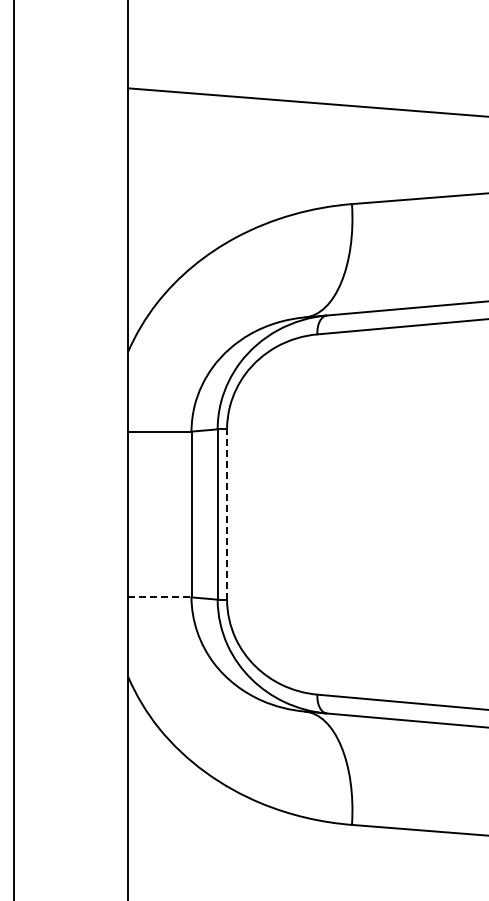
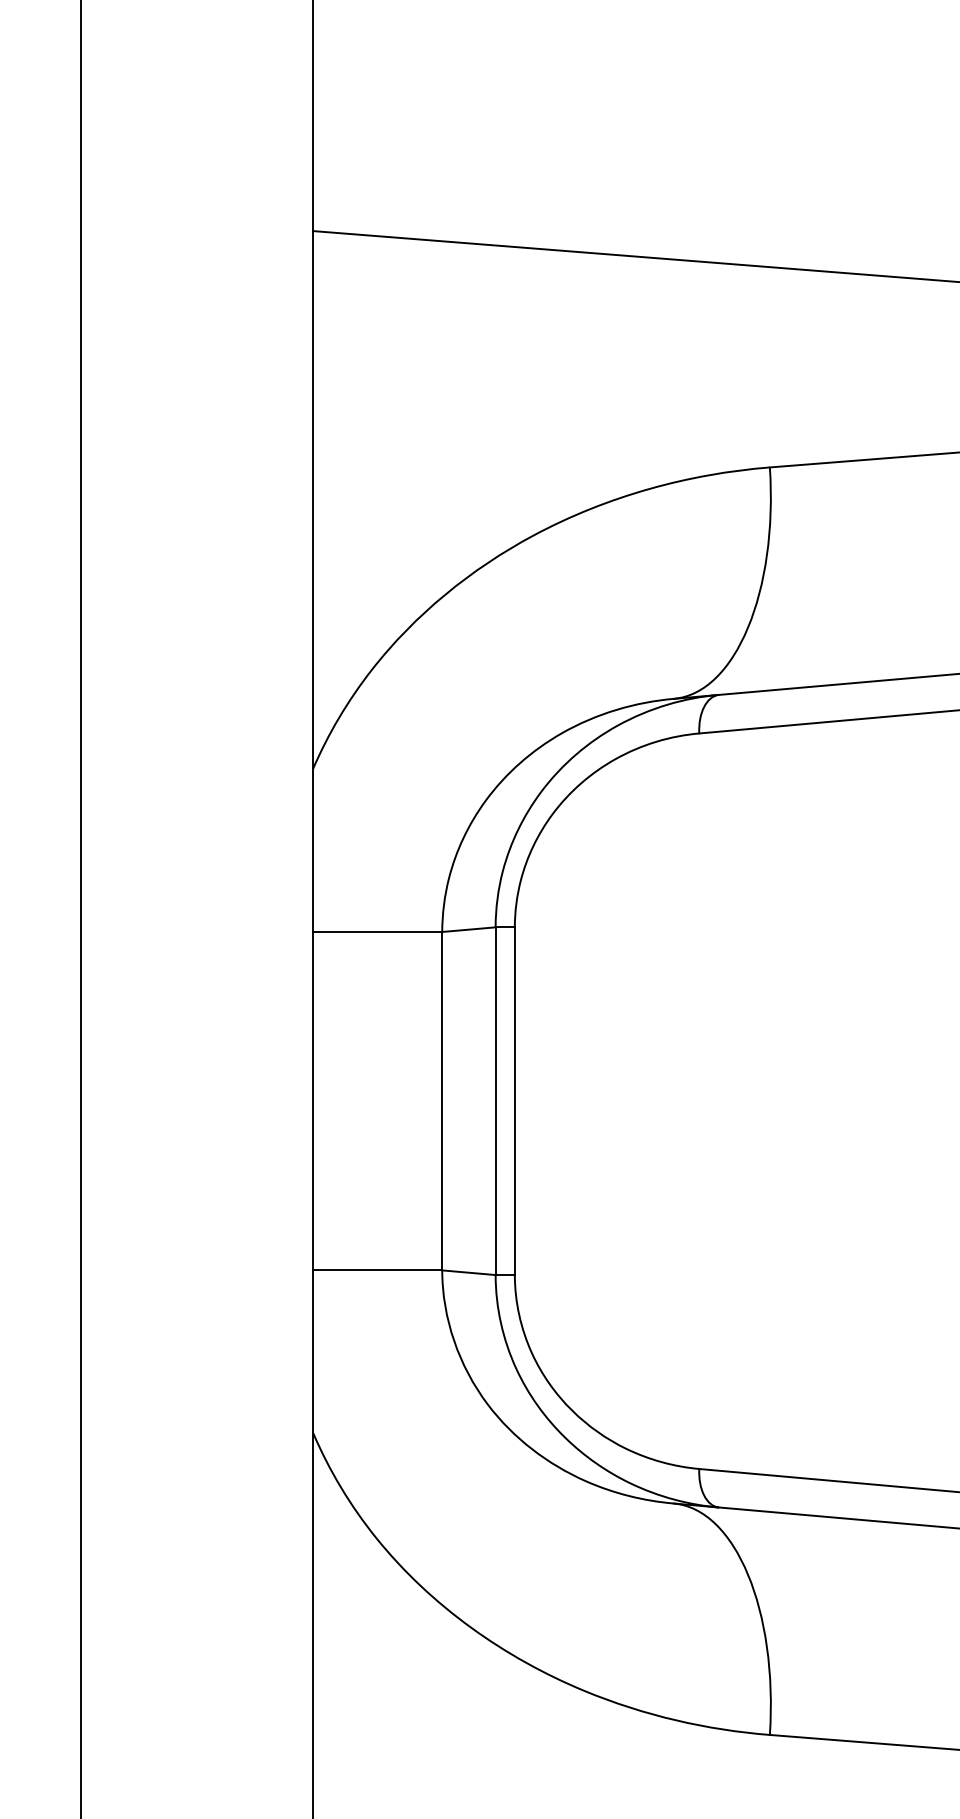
line: (227, 514) -> (515, 1101), dashed -> solid
line: (159, 597) -> (376, 1270), dashed -> solid

